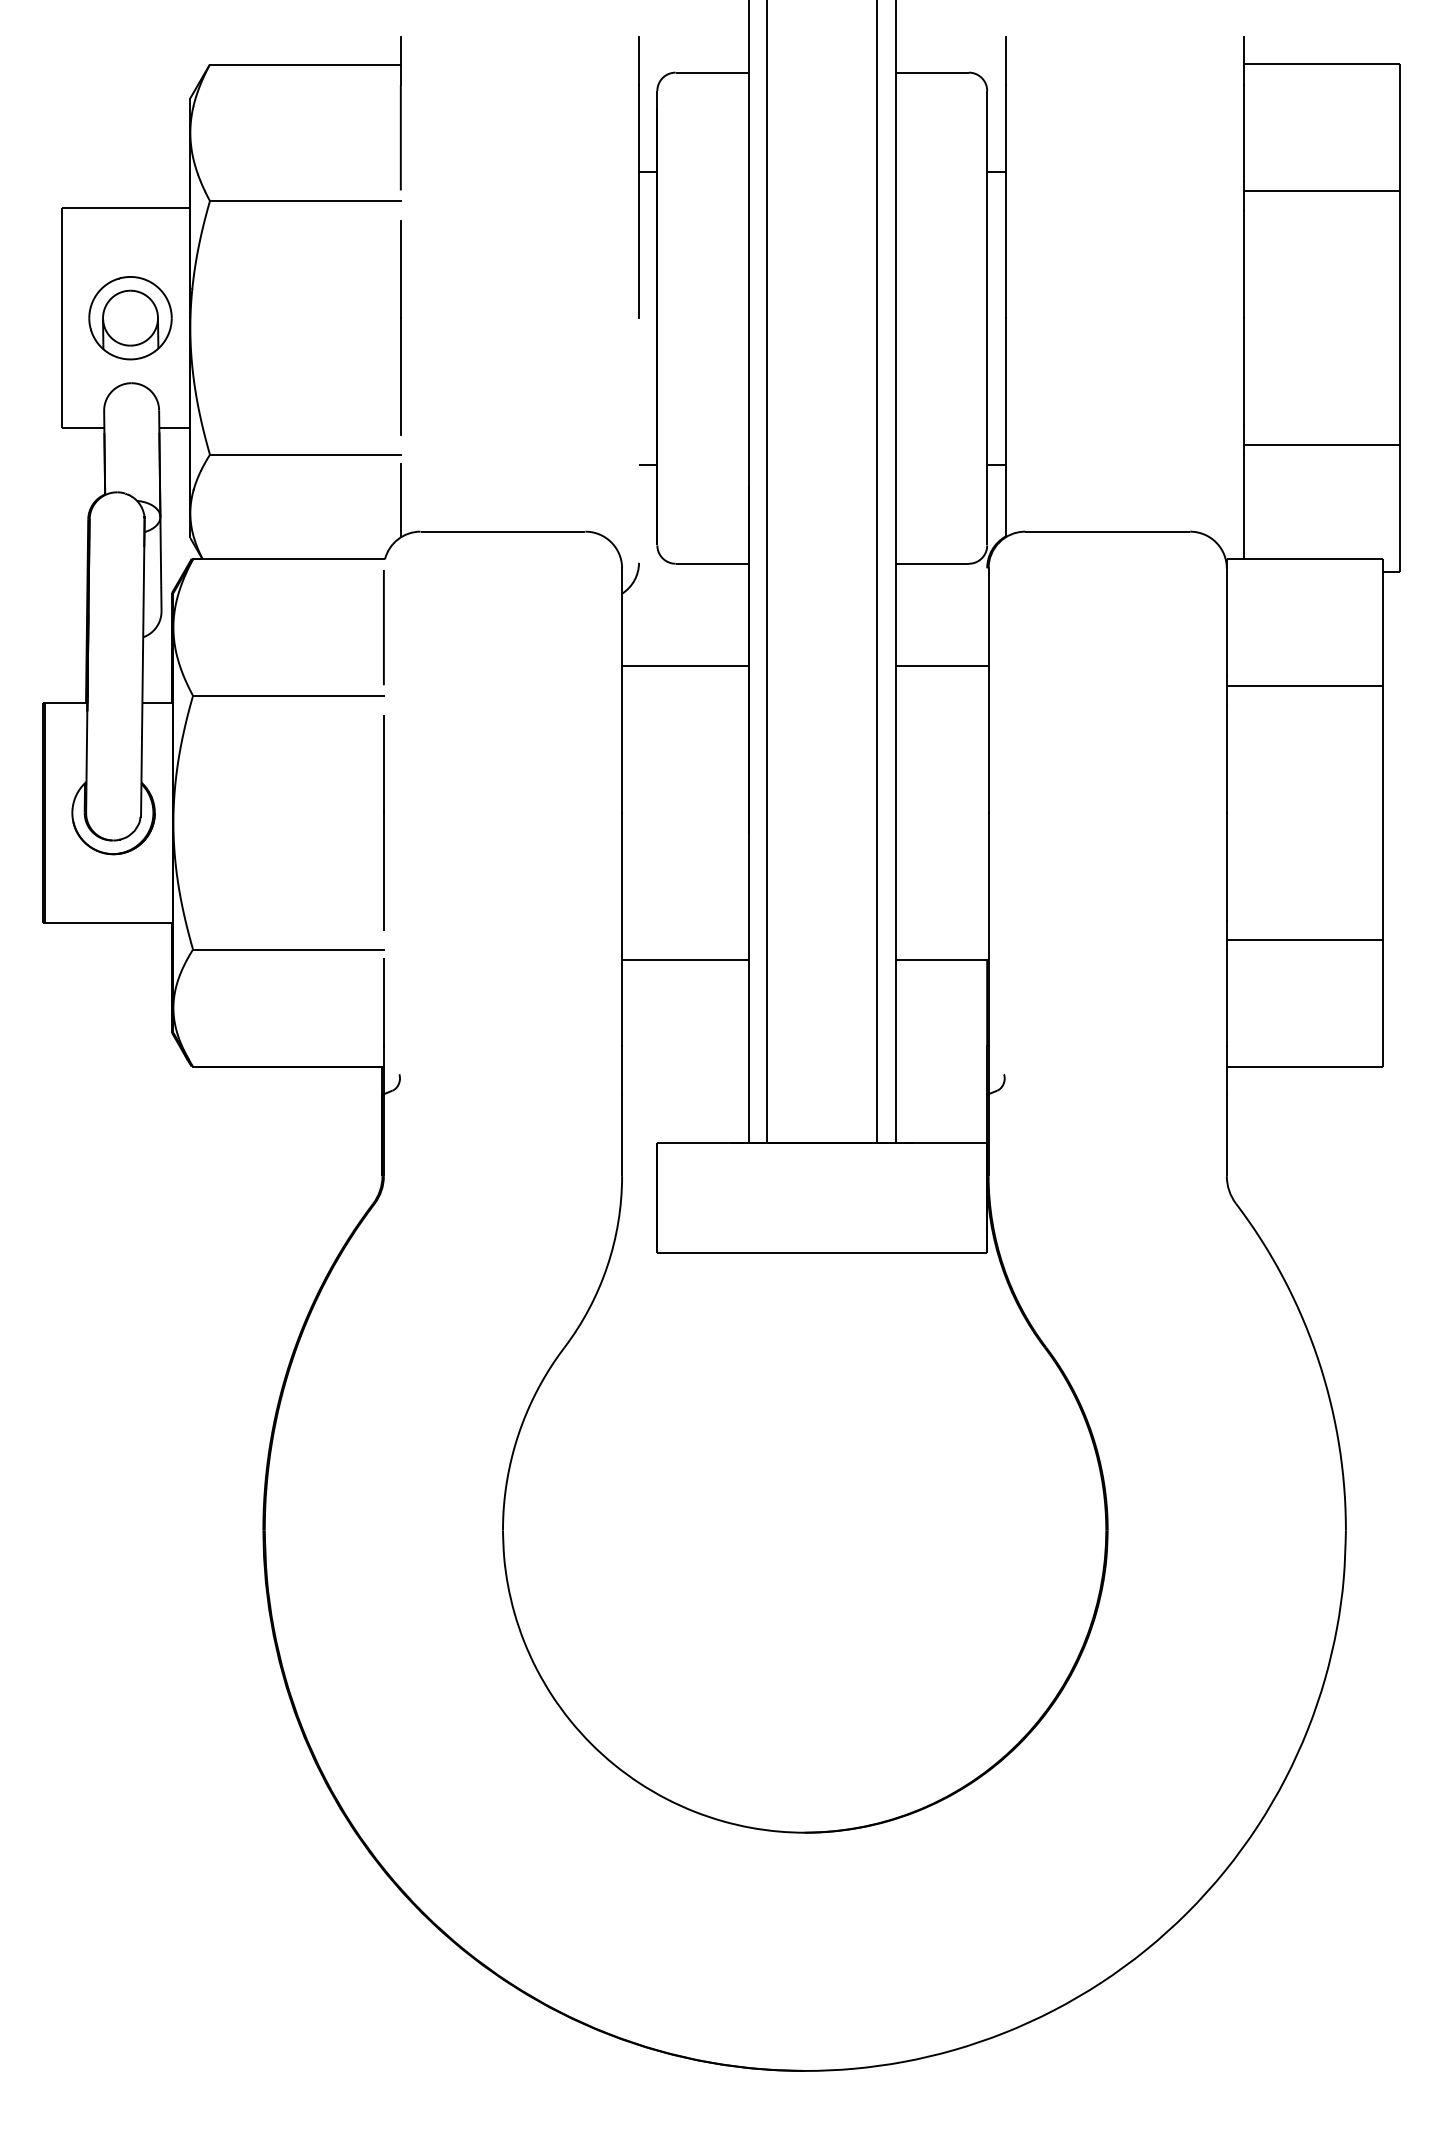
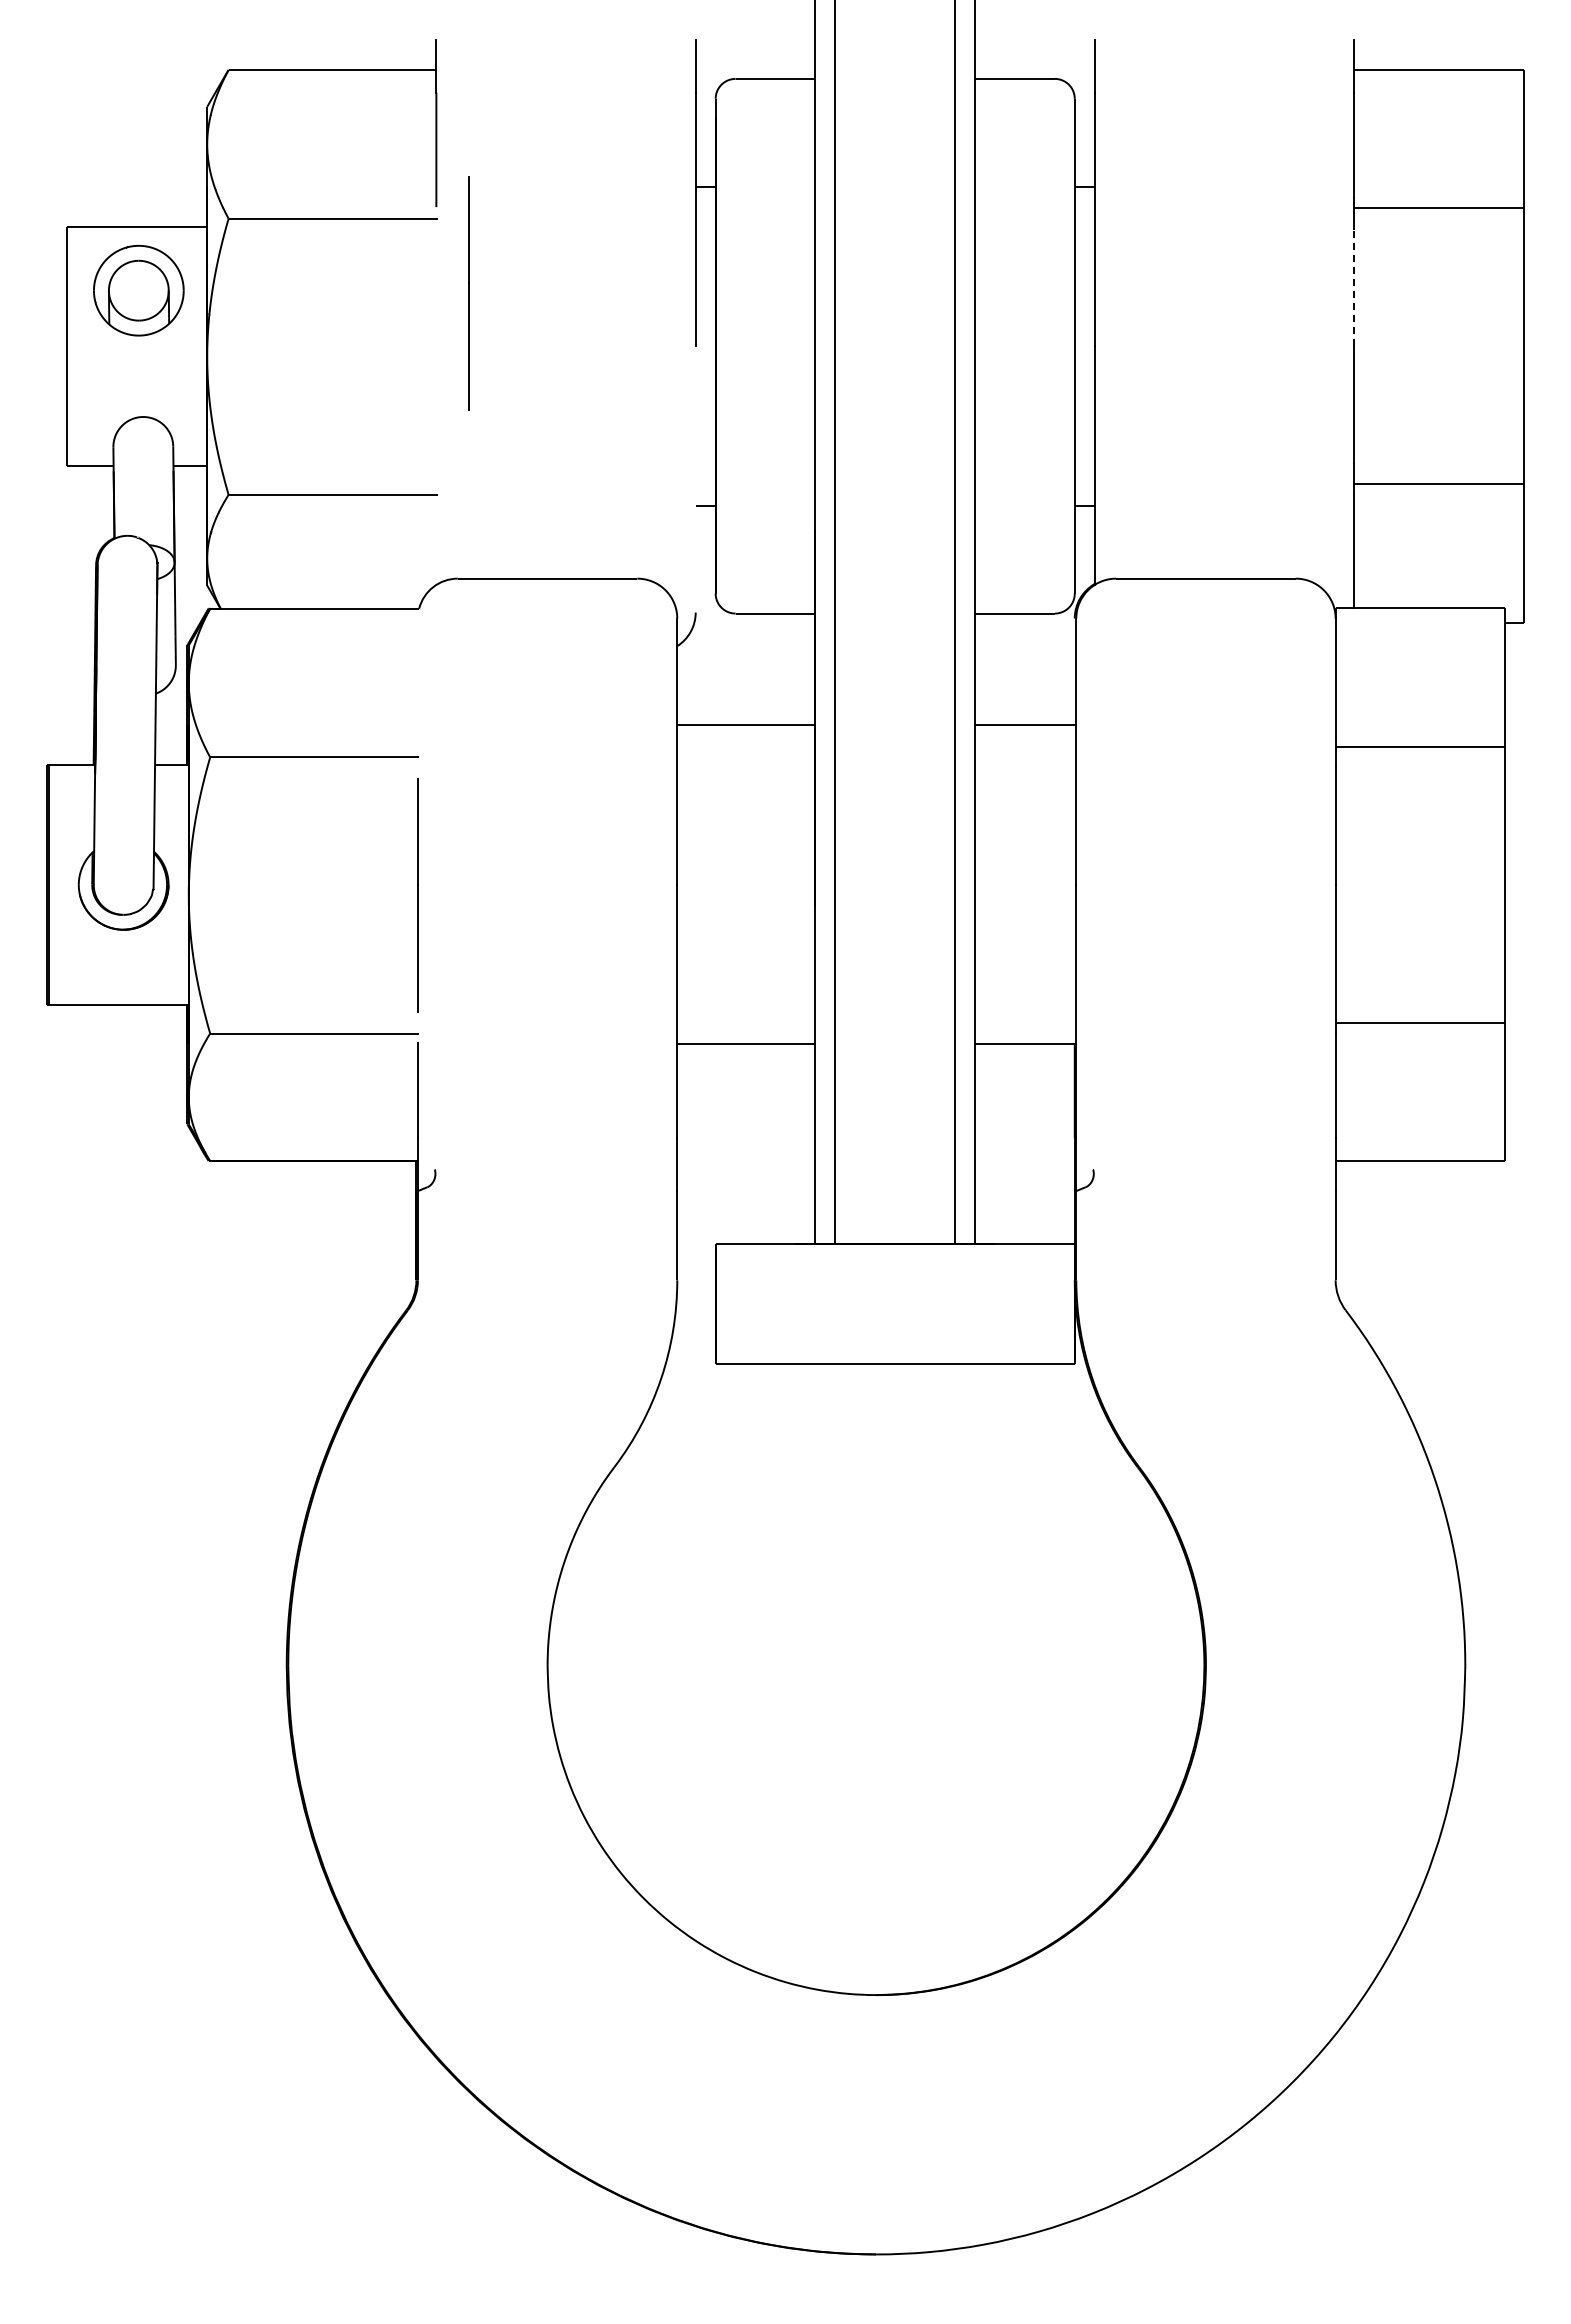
line: (1243, 264) -> (1353, 287), solid -> dashed
part: (130, 318) -> (138, 291), moved
line: (400, 327) -> (468, 293), moved
line: (400, 500) -> (436, 544), removed
line: (383, 627) -> (417, 682), removed

